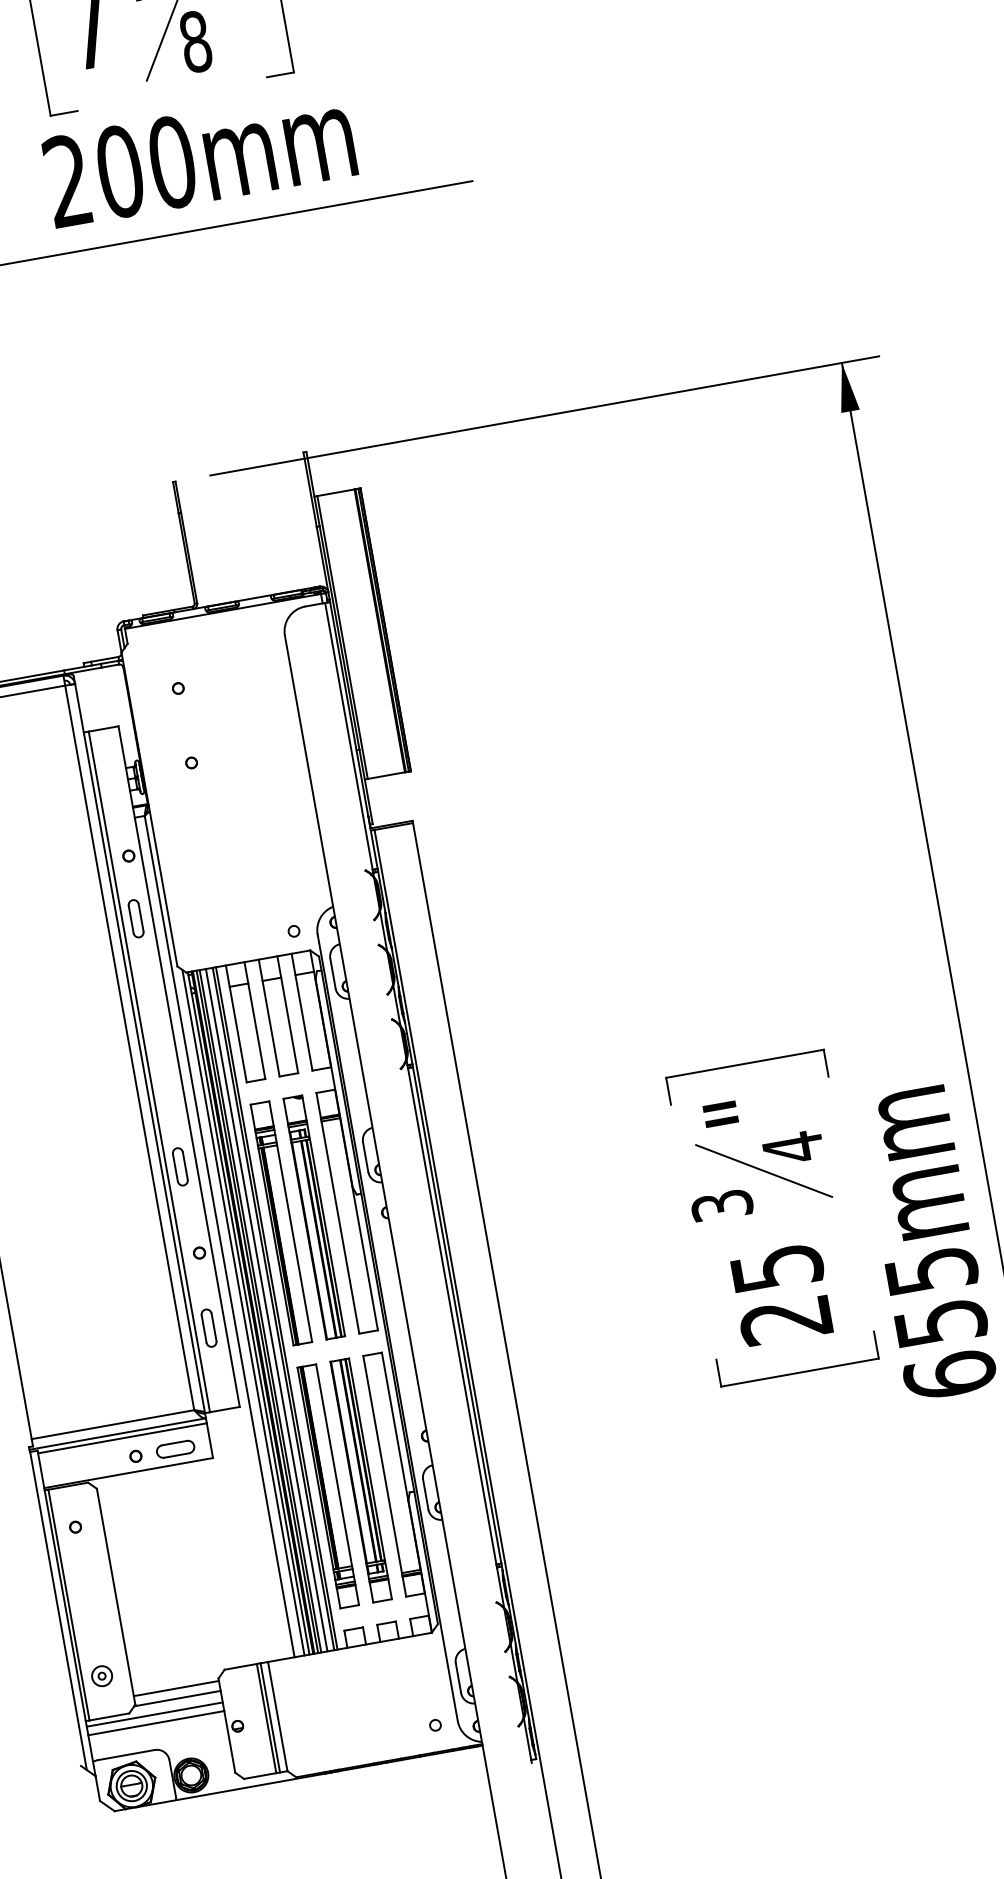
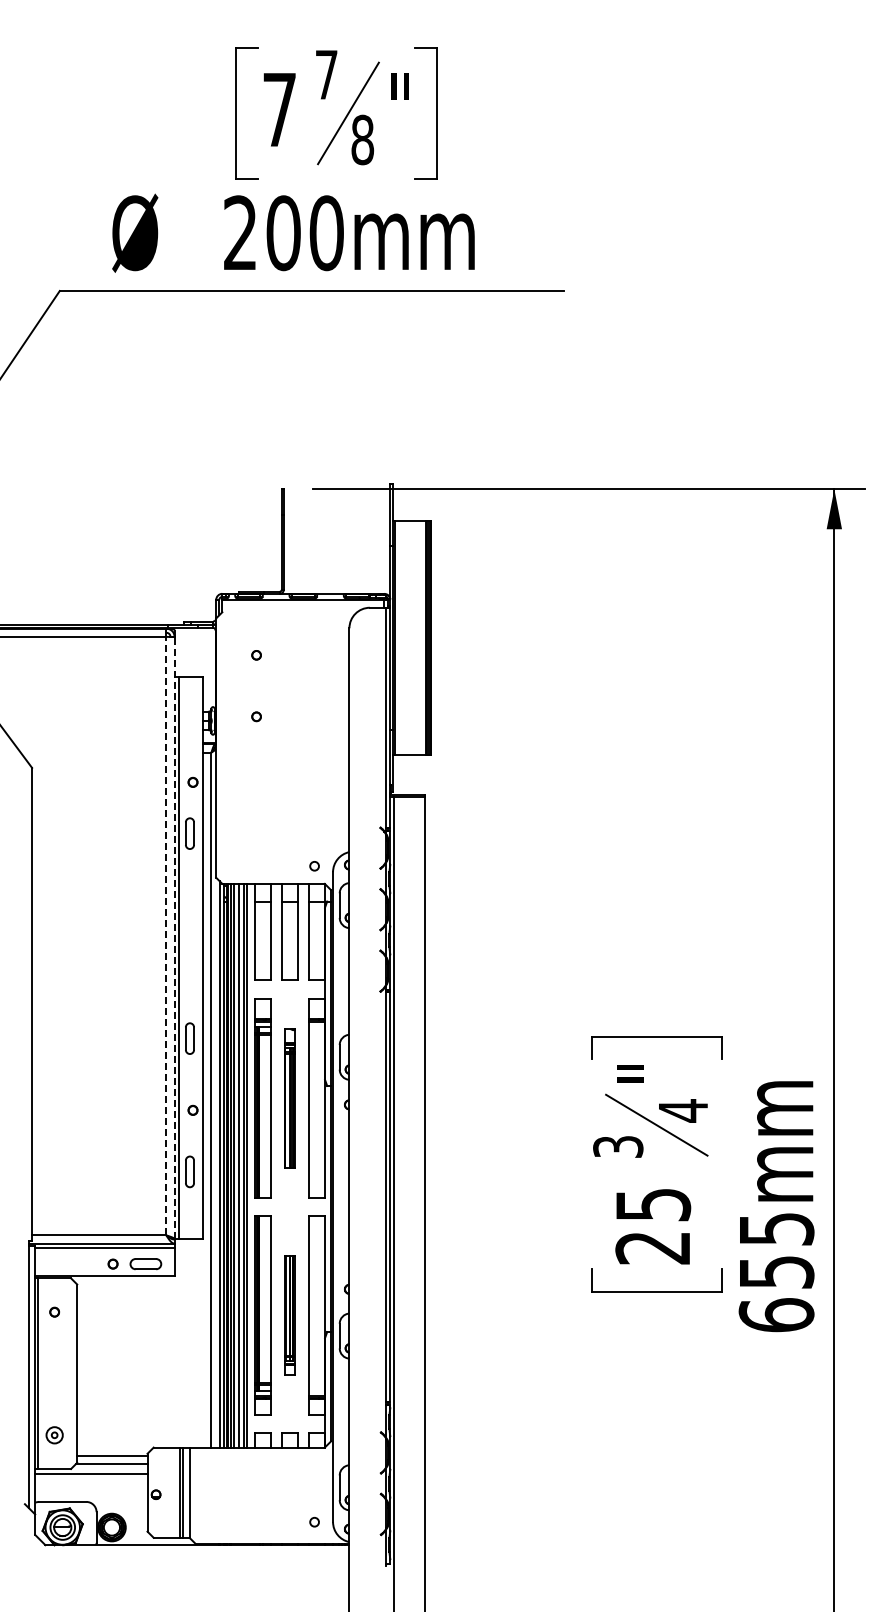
line: (129, 1047) -> (166, 935), solid -> dashed
line: (139, 1047) -> (174, 937), solid -> dashed
part: (313, 1217) -> (289, 1098), size x0.7
part: (360, 1480) -> (289, 1315), size x0.6
line: (156, 1722) -> (91, 1480), removed

